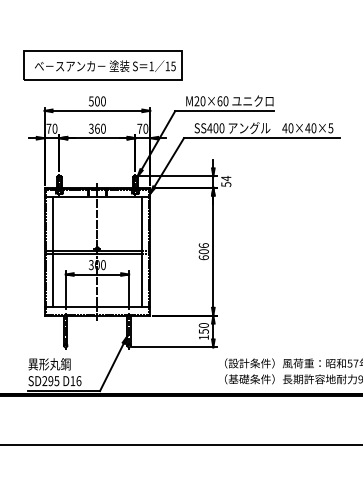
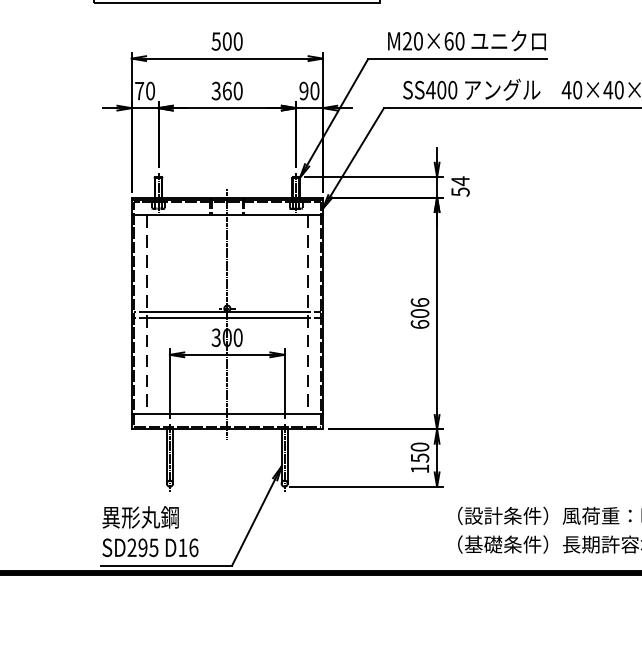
text: (139, 128) -> (303, 90), 70 -> 90
line: (53, 252) -> (147, 314), solid -> dashed
line: (141, 252) -> (307, 314), solid -> dashed

